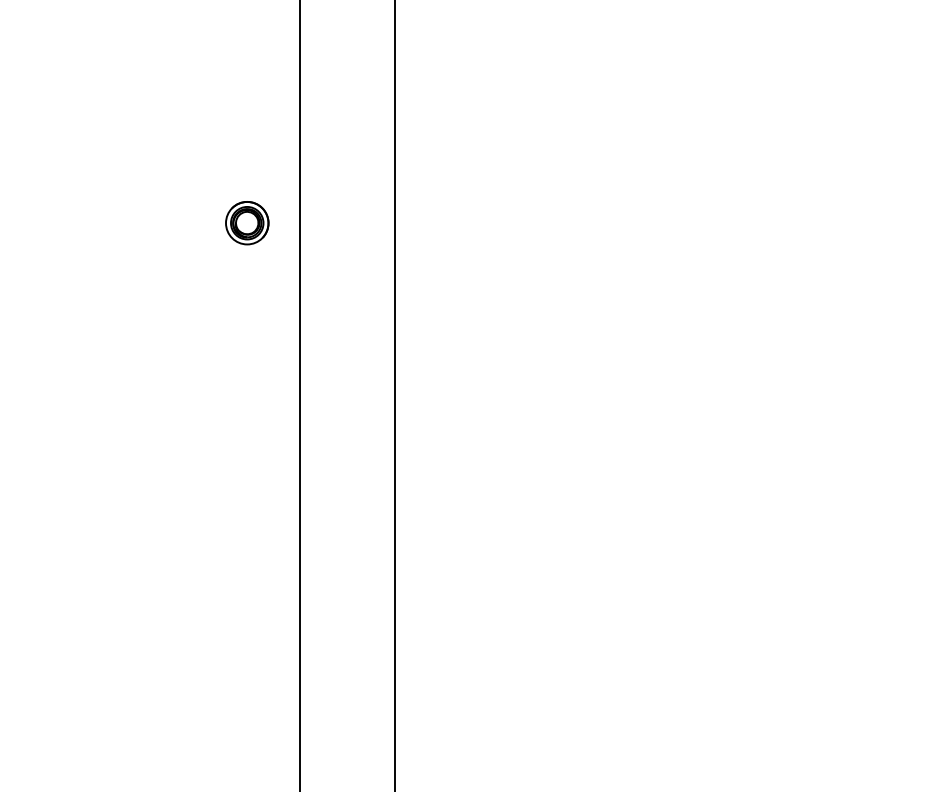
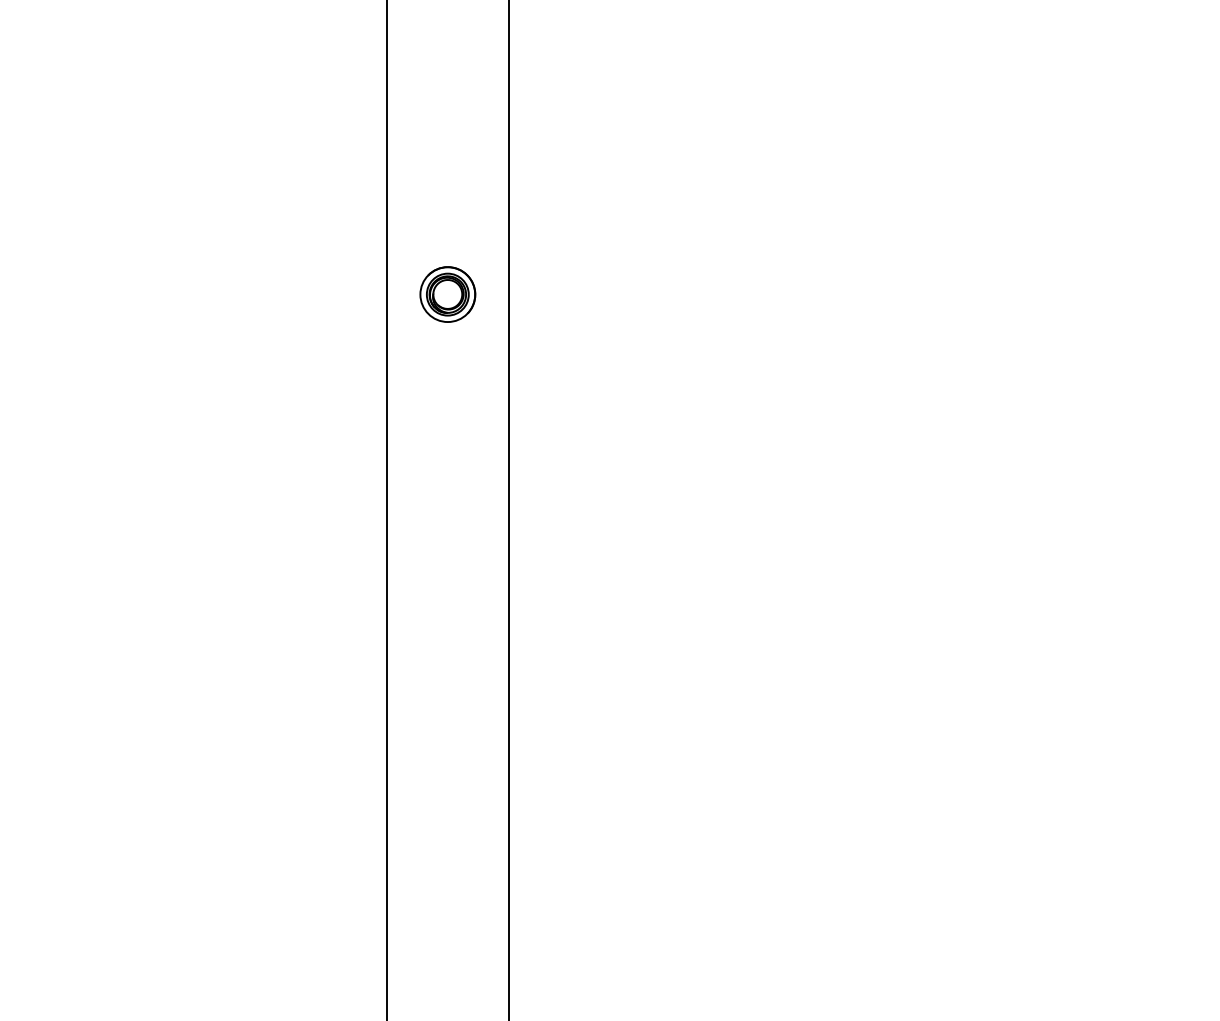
part: (247, 223) -> (447, 294), moved

